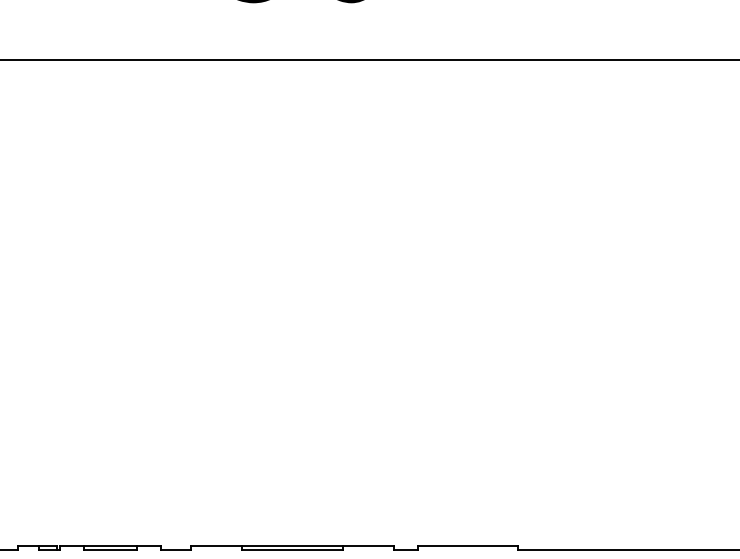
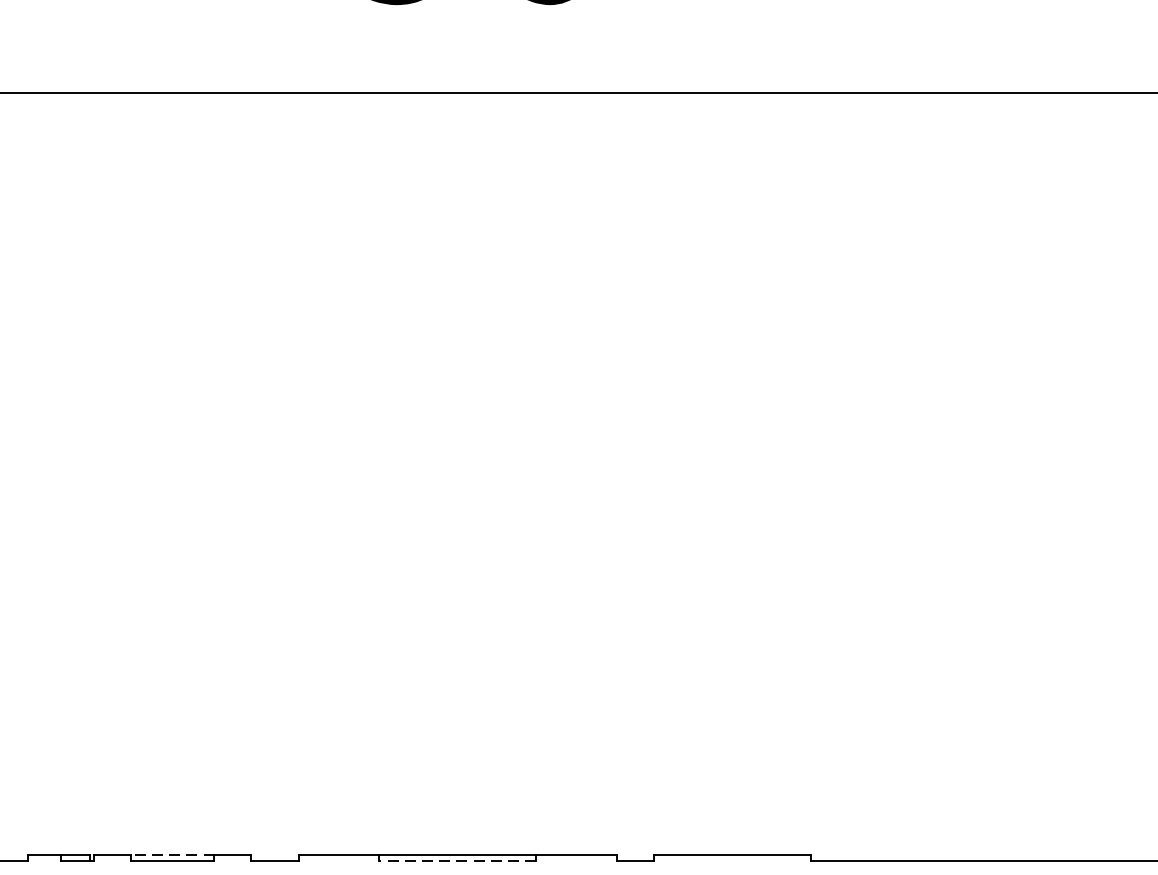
line: (110, 545) -> (172, 853), solid -> dashed
line: (292, 550) -> (457, 861), solid -> dashed

